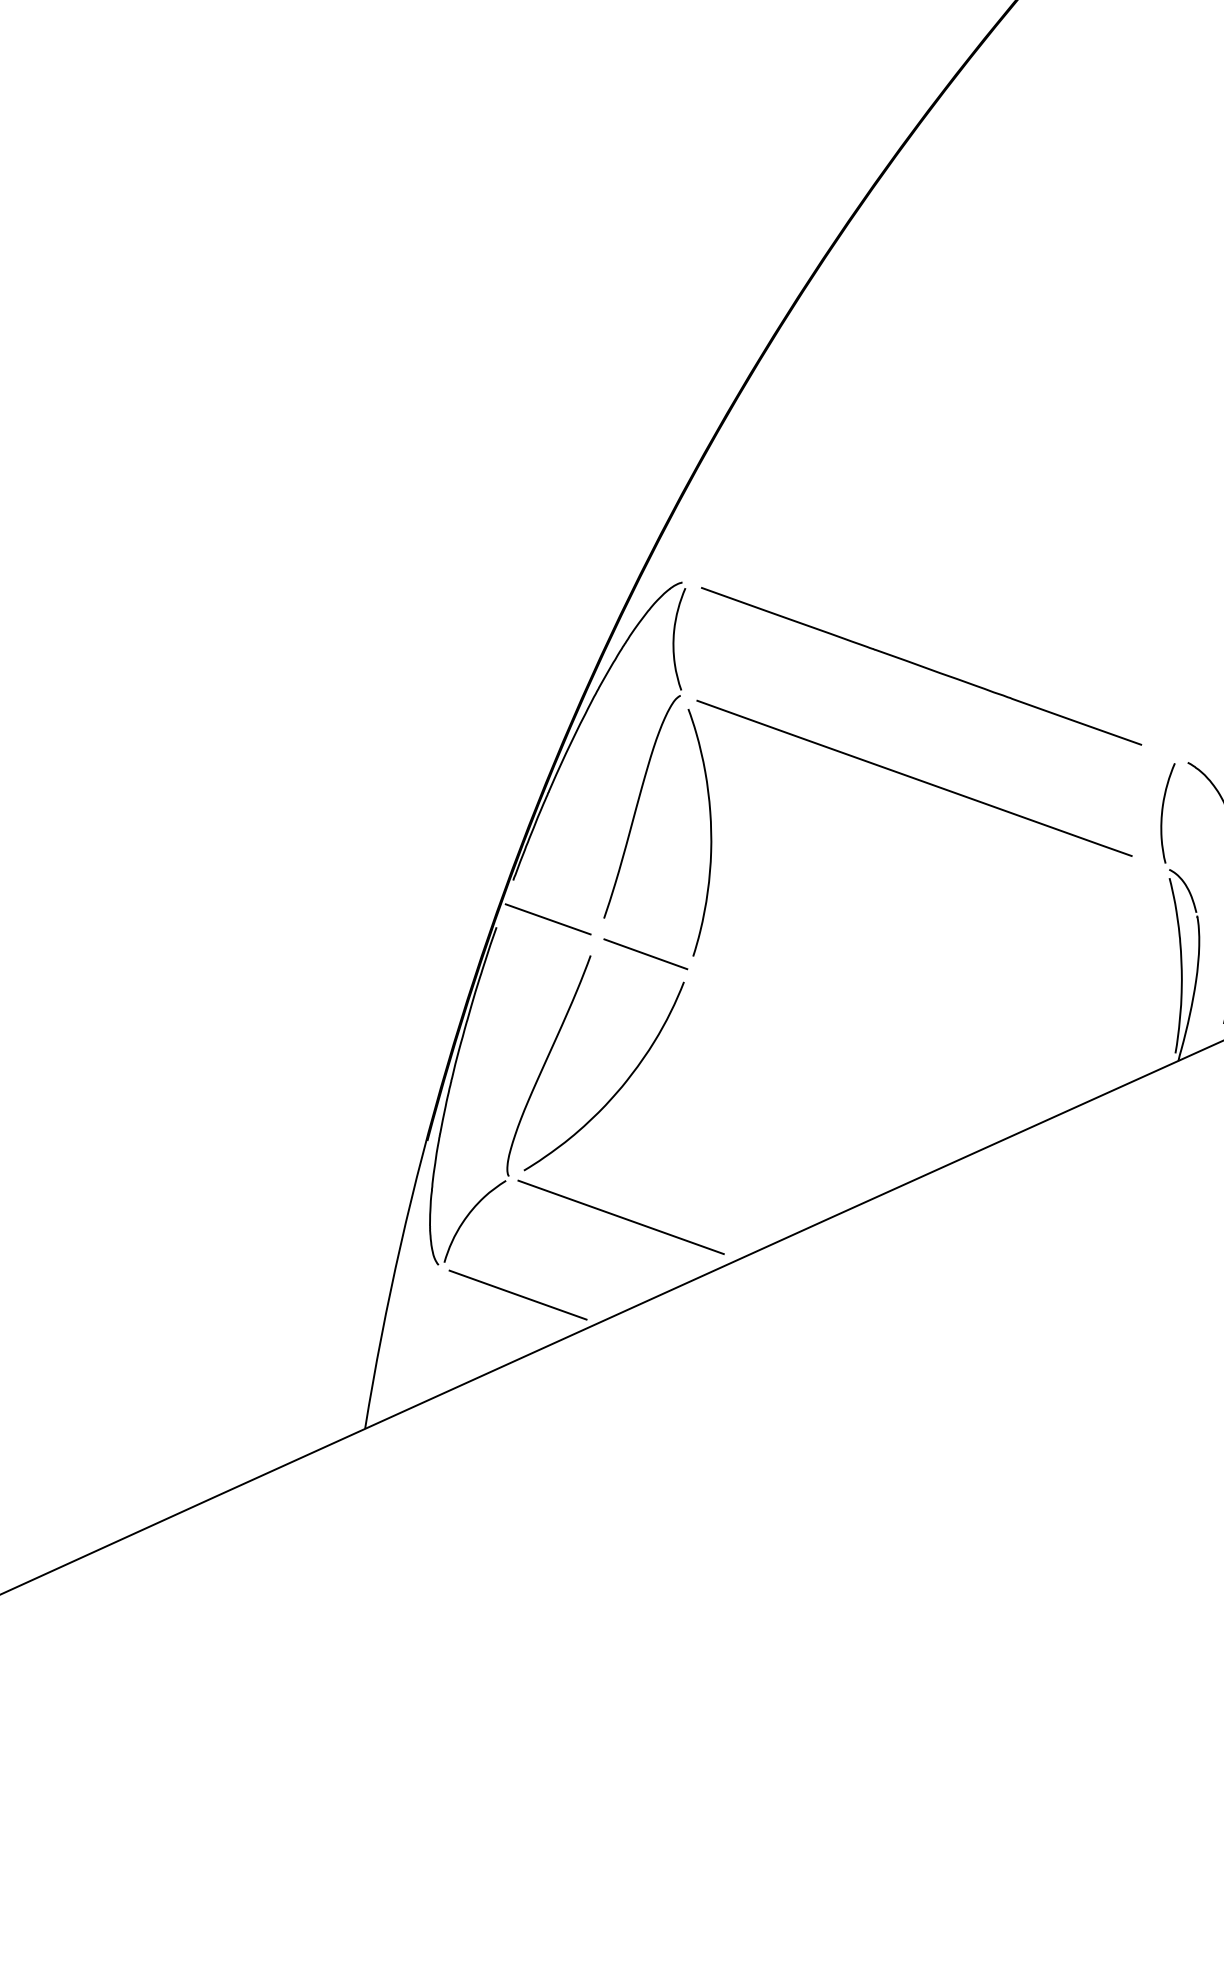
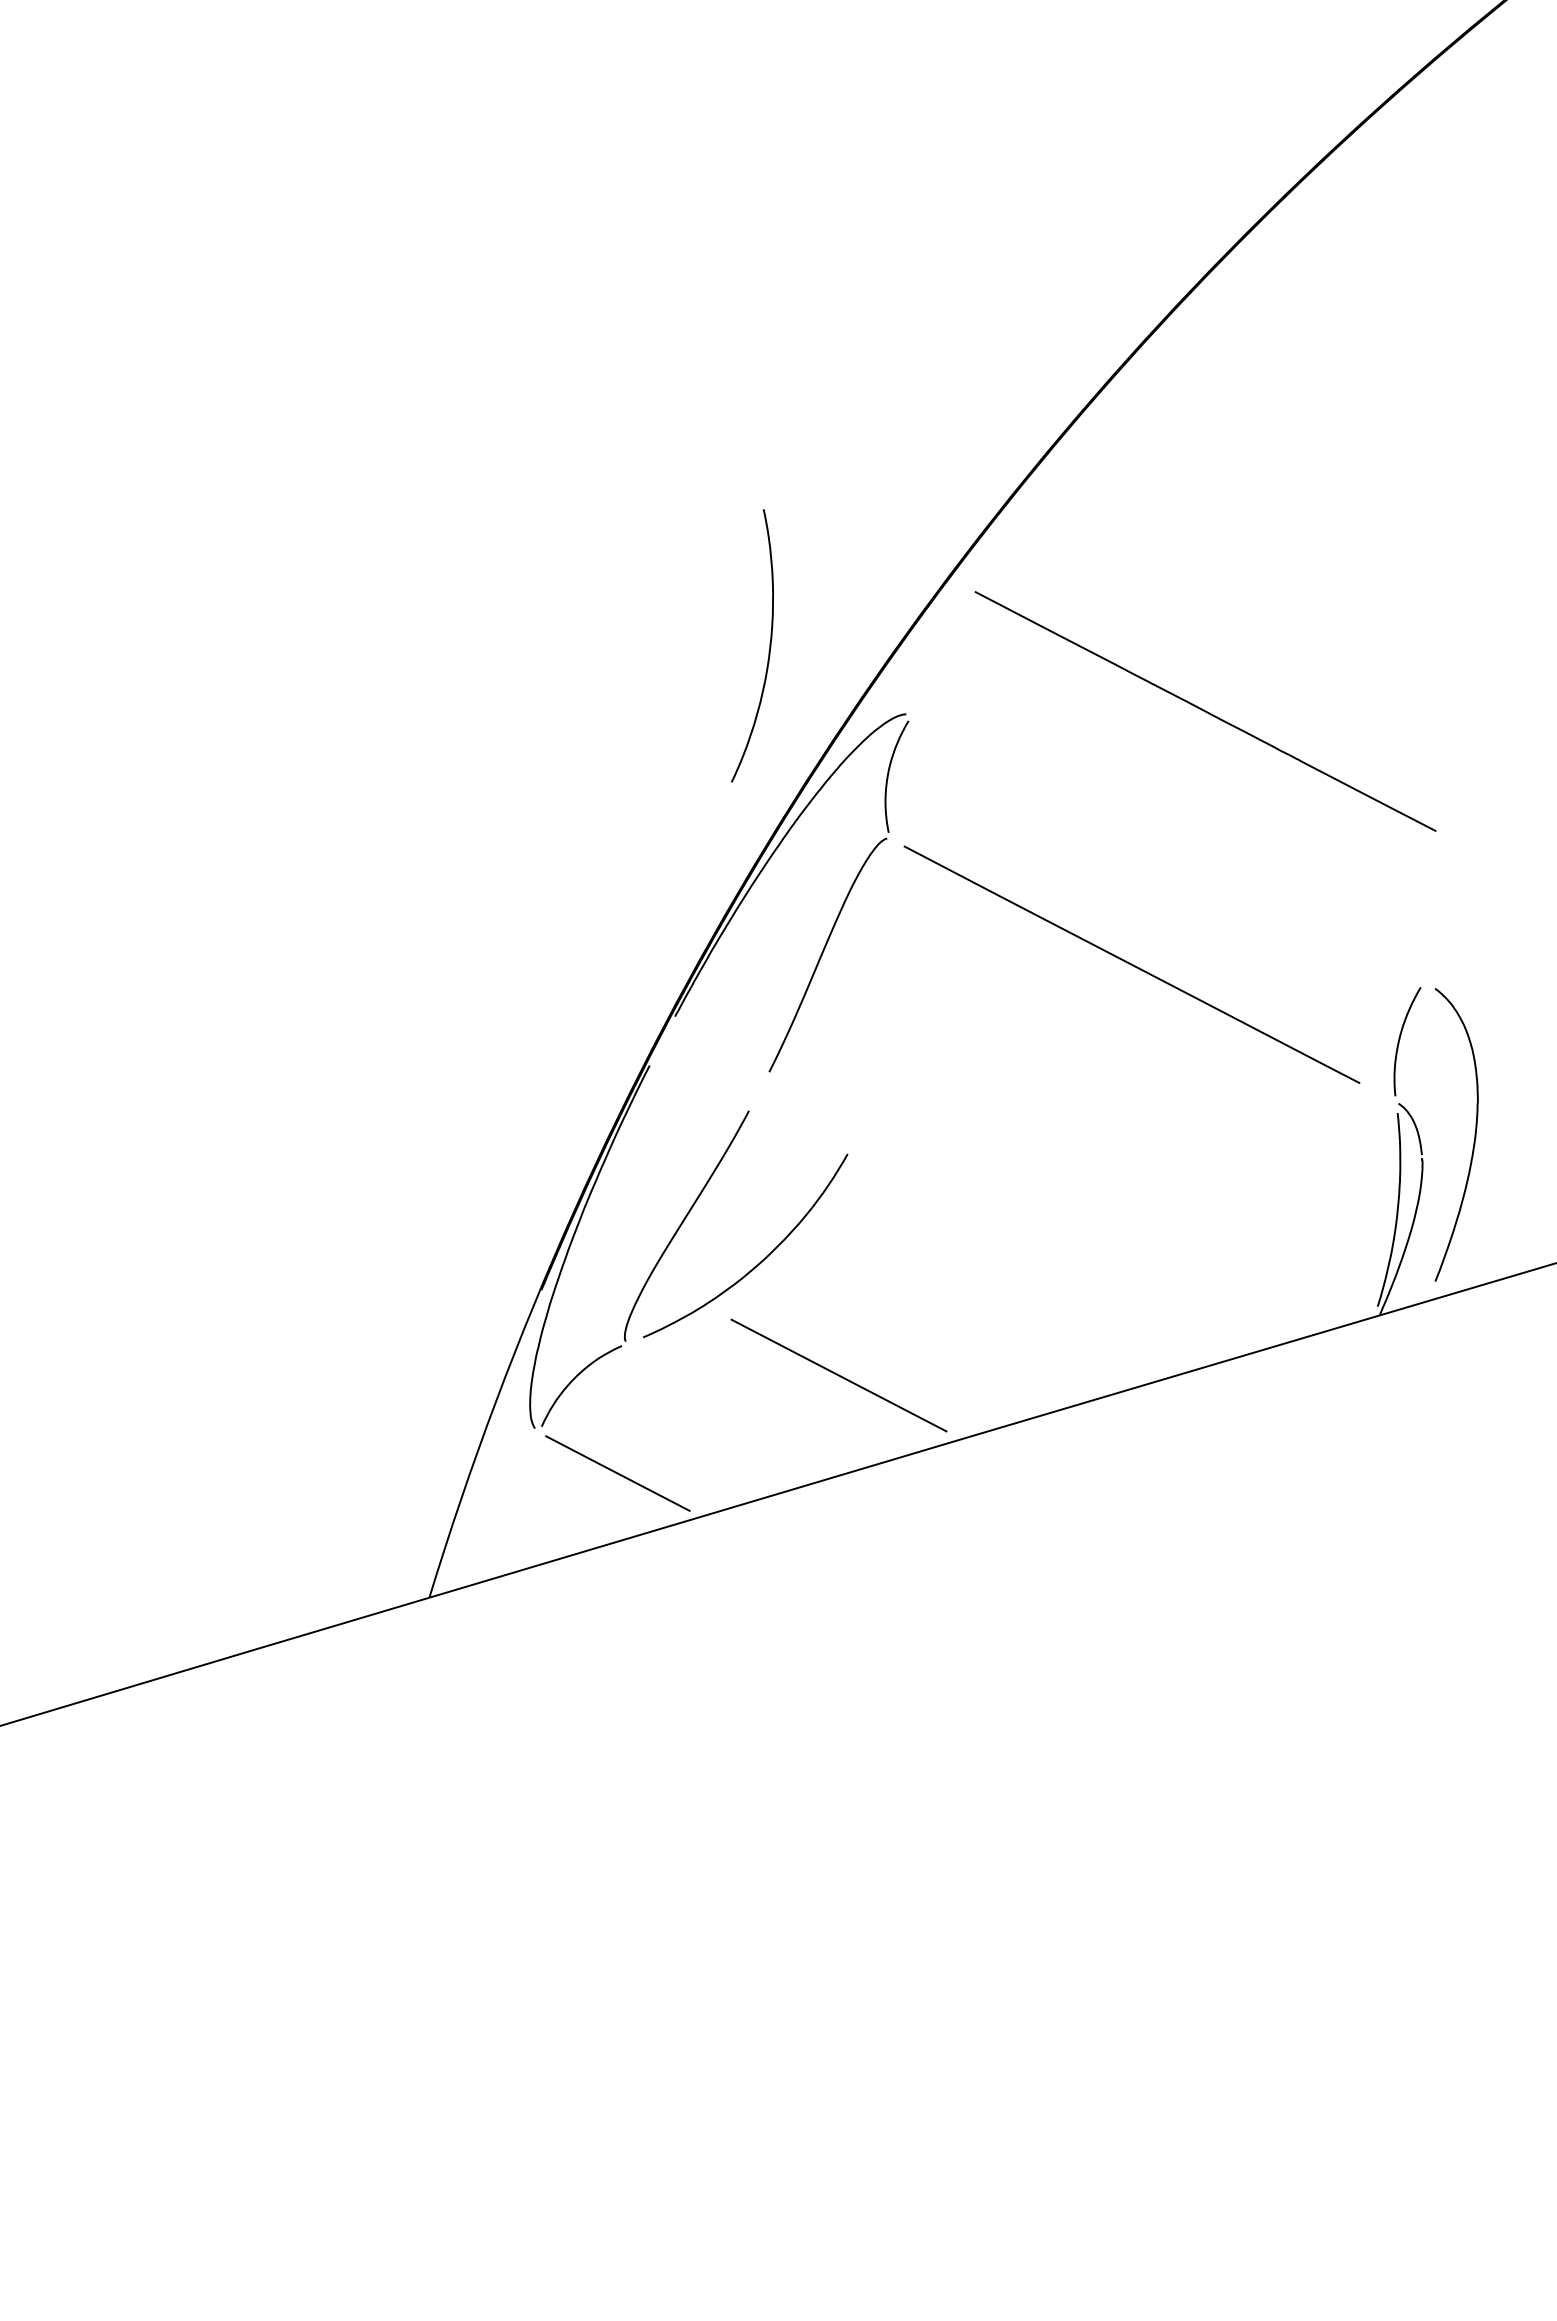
line: (921, 666) -> (1205, 711), moved
curve: (710, 829) -> (769, 645), moved
line: (548, 919) -> (707, 1064), removed
line: (645, 954) -> (809, 1117), removed
line: (620, 1217) -> (838, 1375), moved

